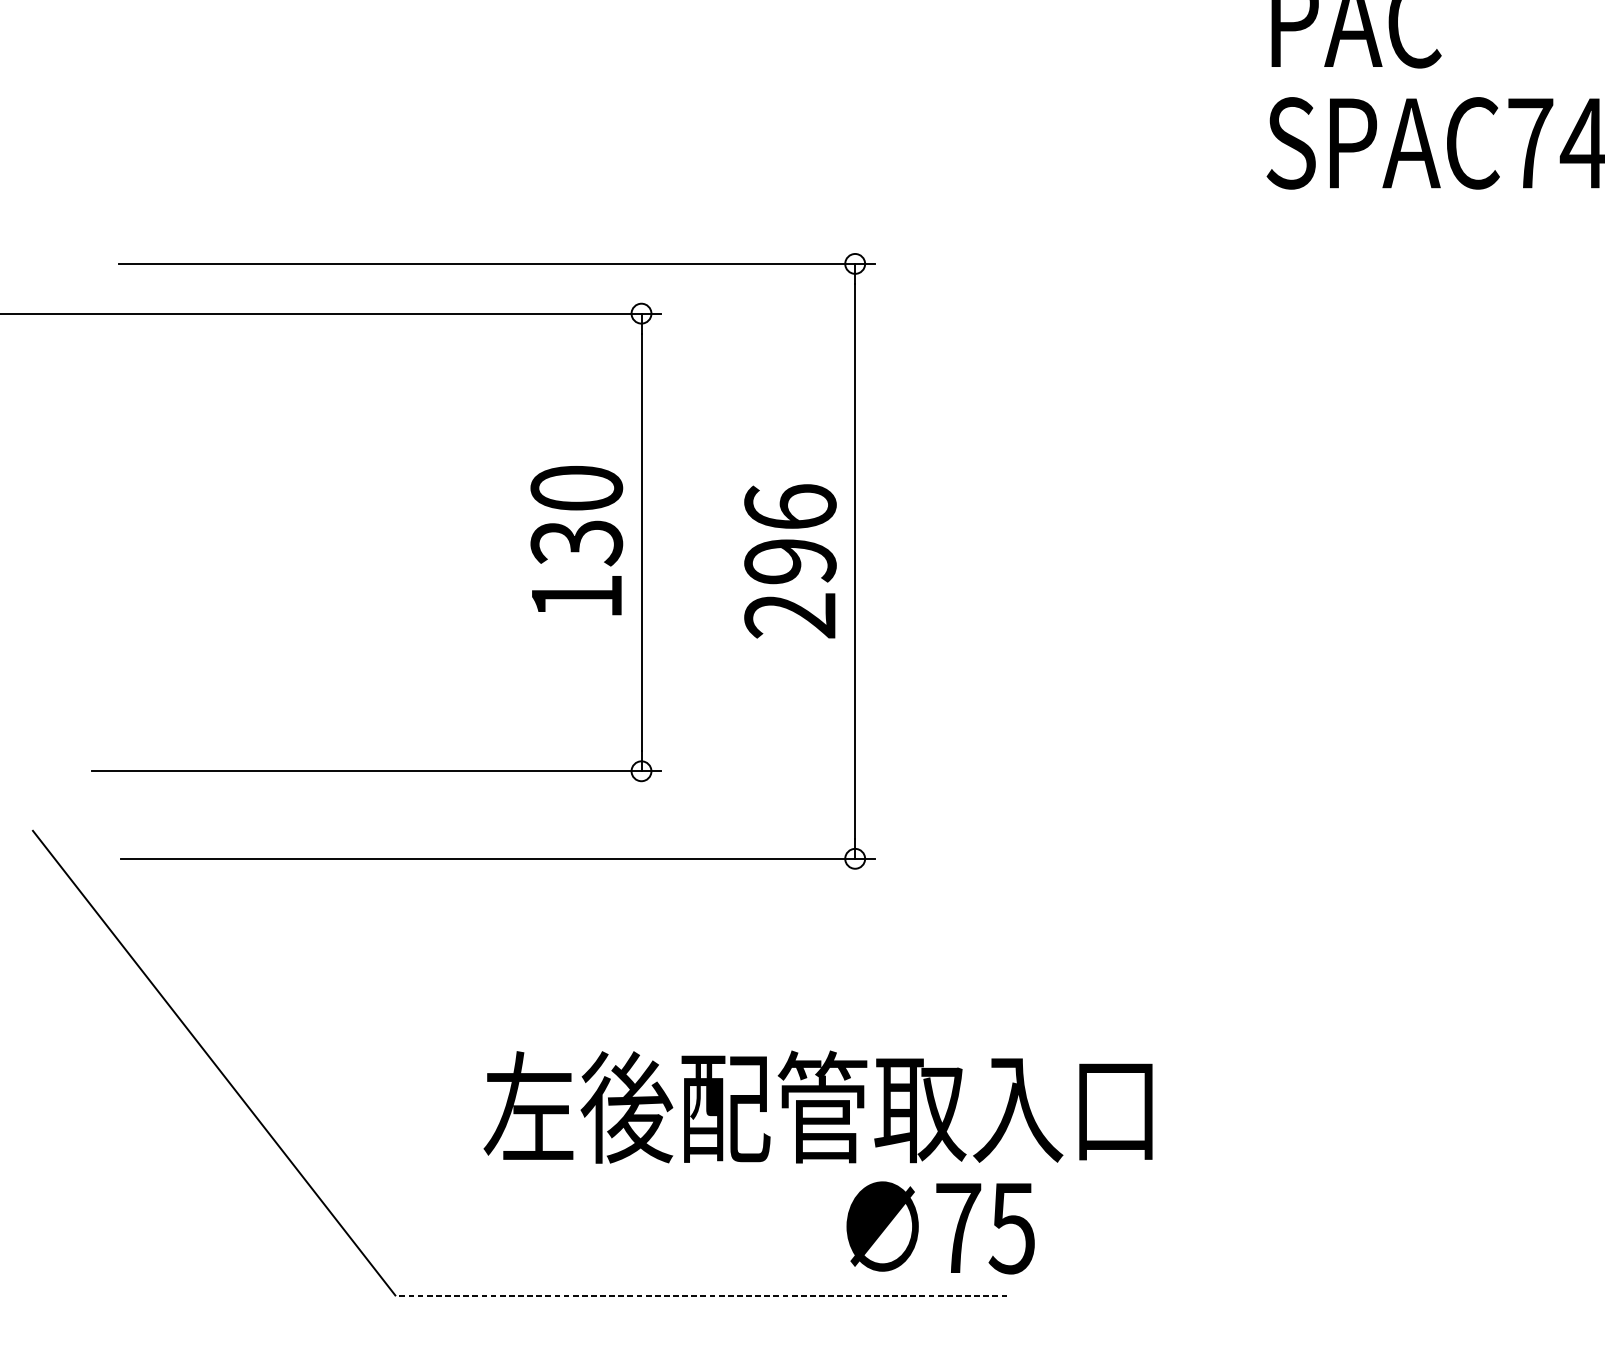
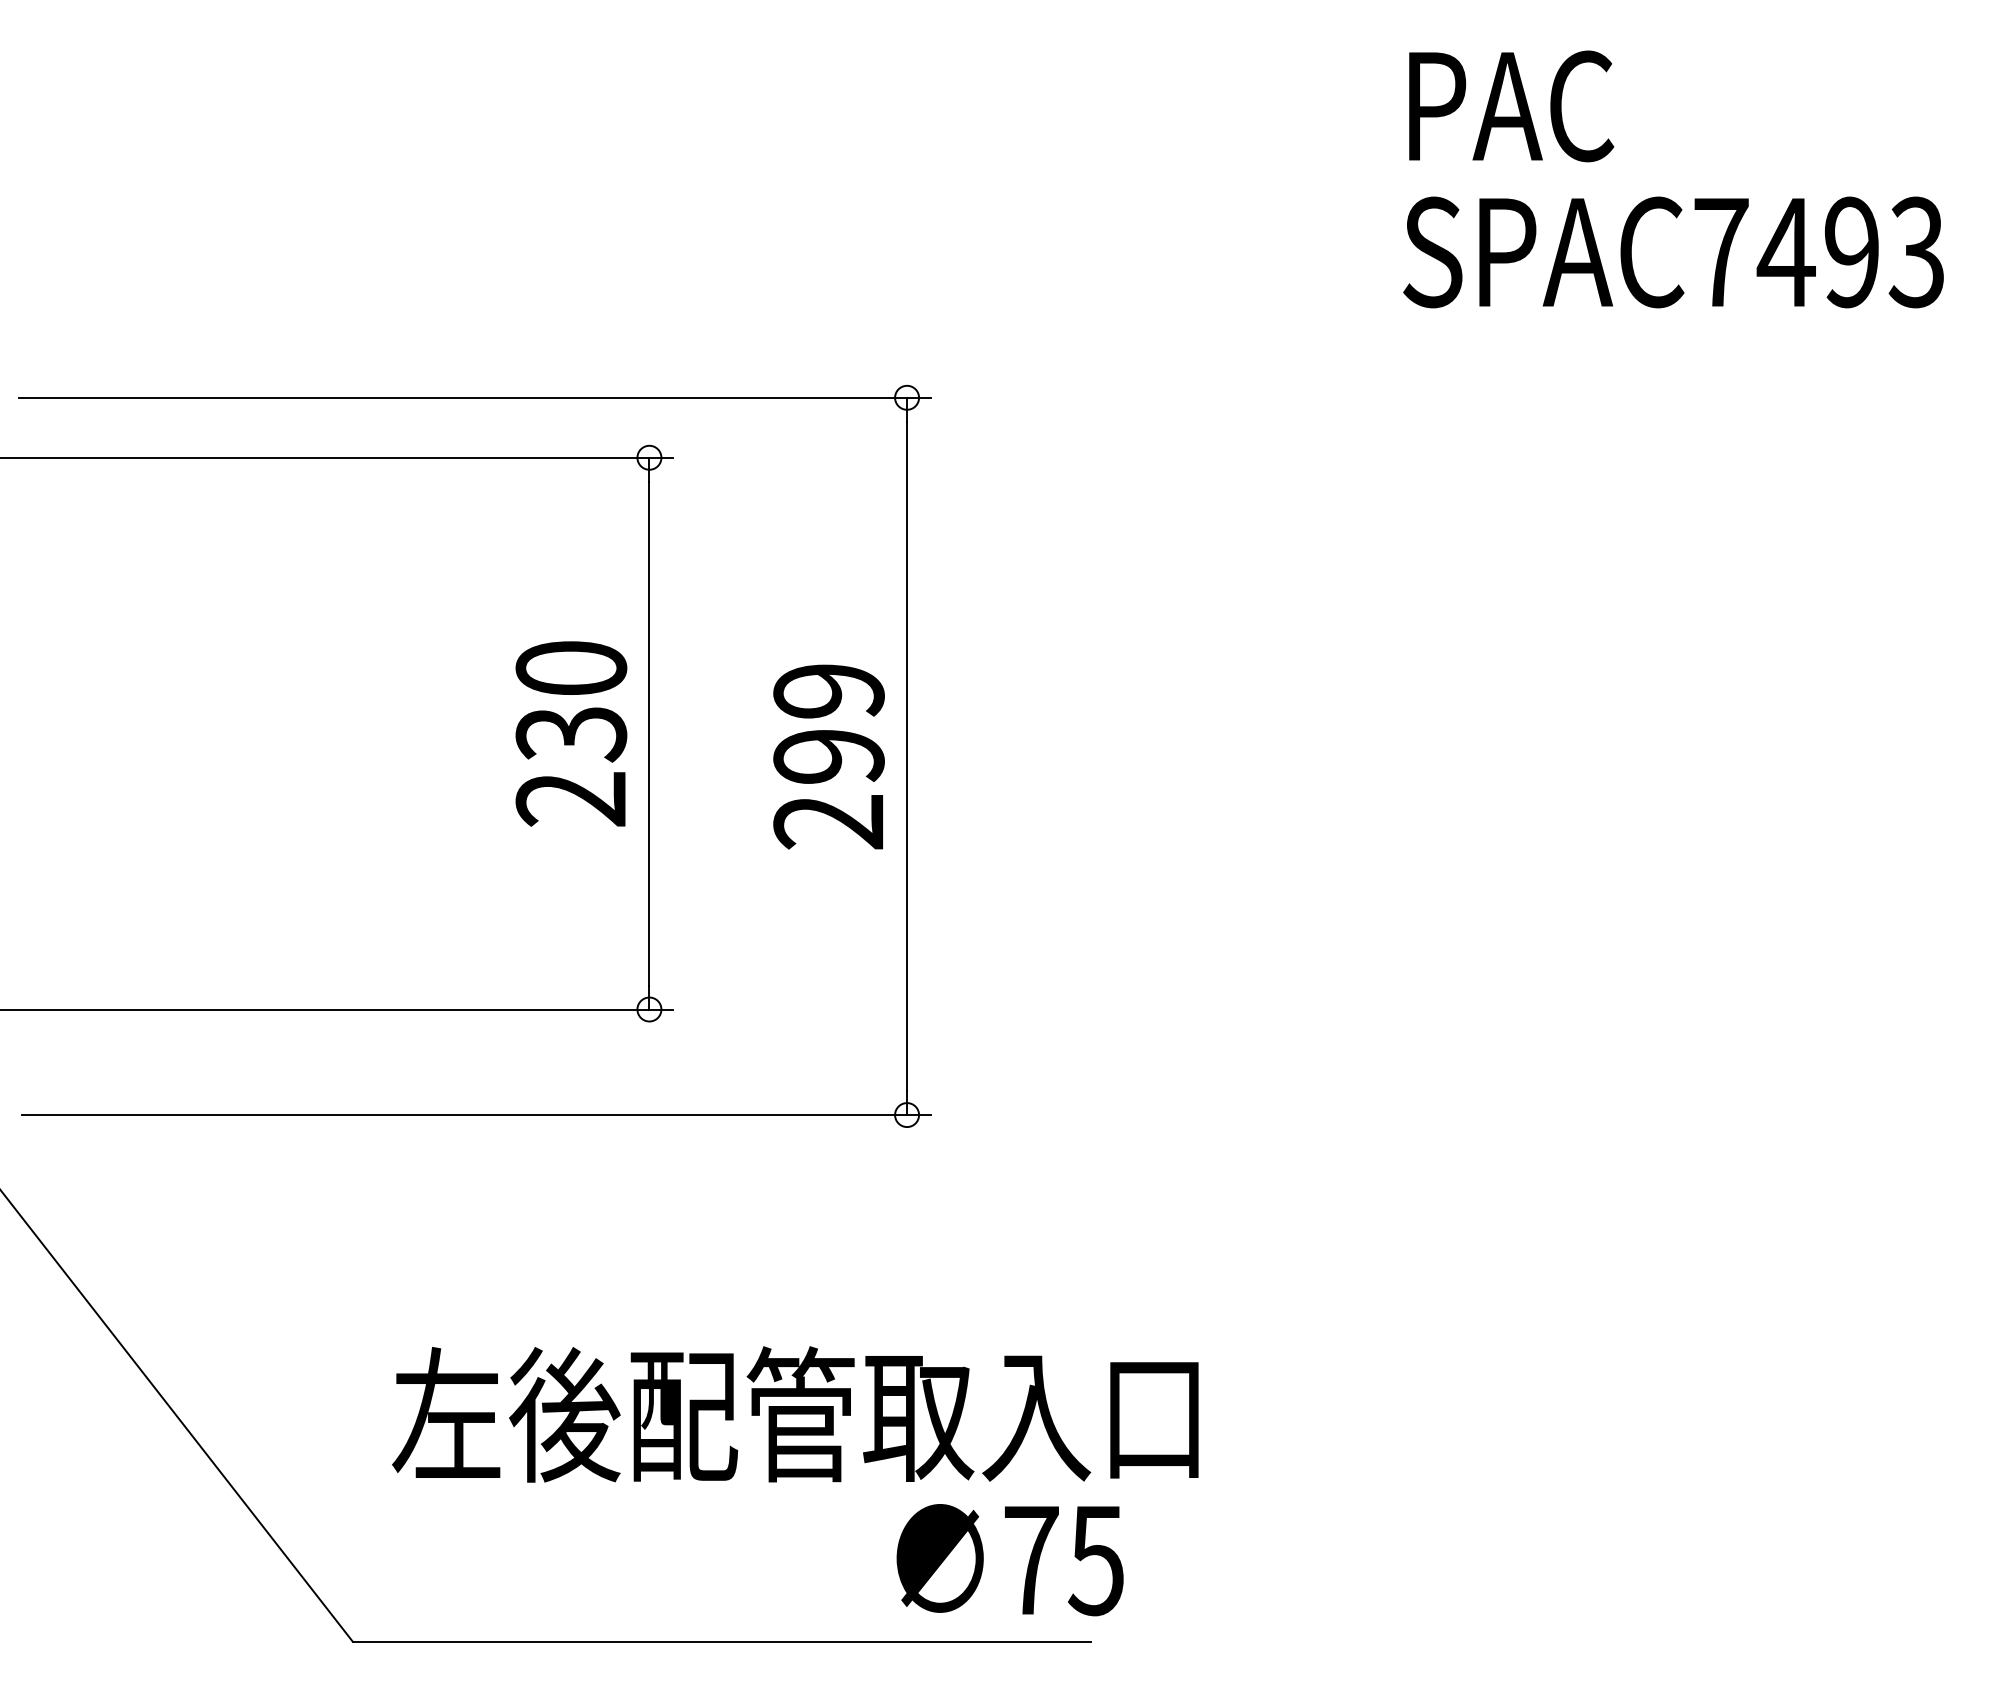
text: (790, 506) -> (828, 690), 296 -> 299
text: (576, 597) -> (570, 799), 130 -> 230
text: (818, 1107) -> (795, 1414), moved
line: (701, 1296) -> (721, 1642), dashed -> solid

